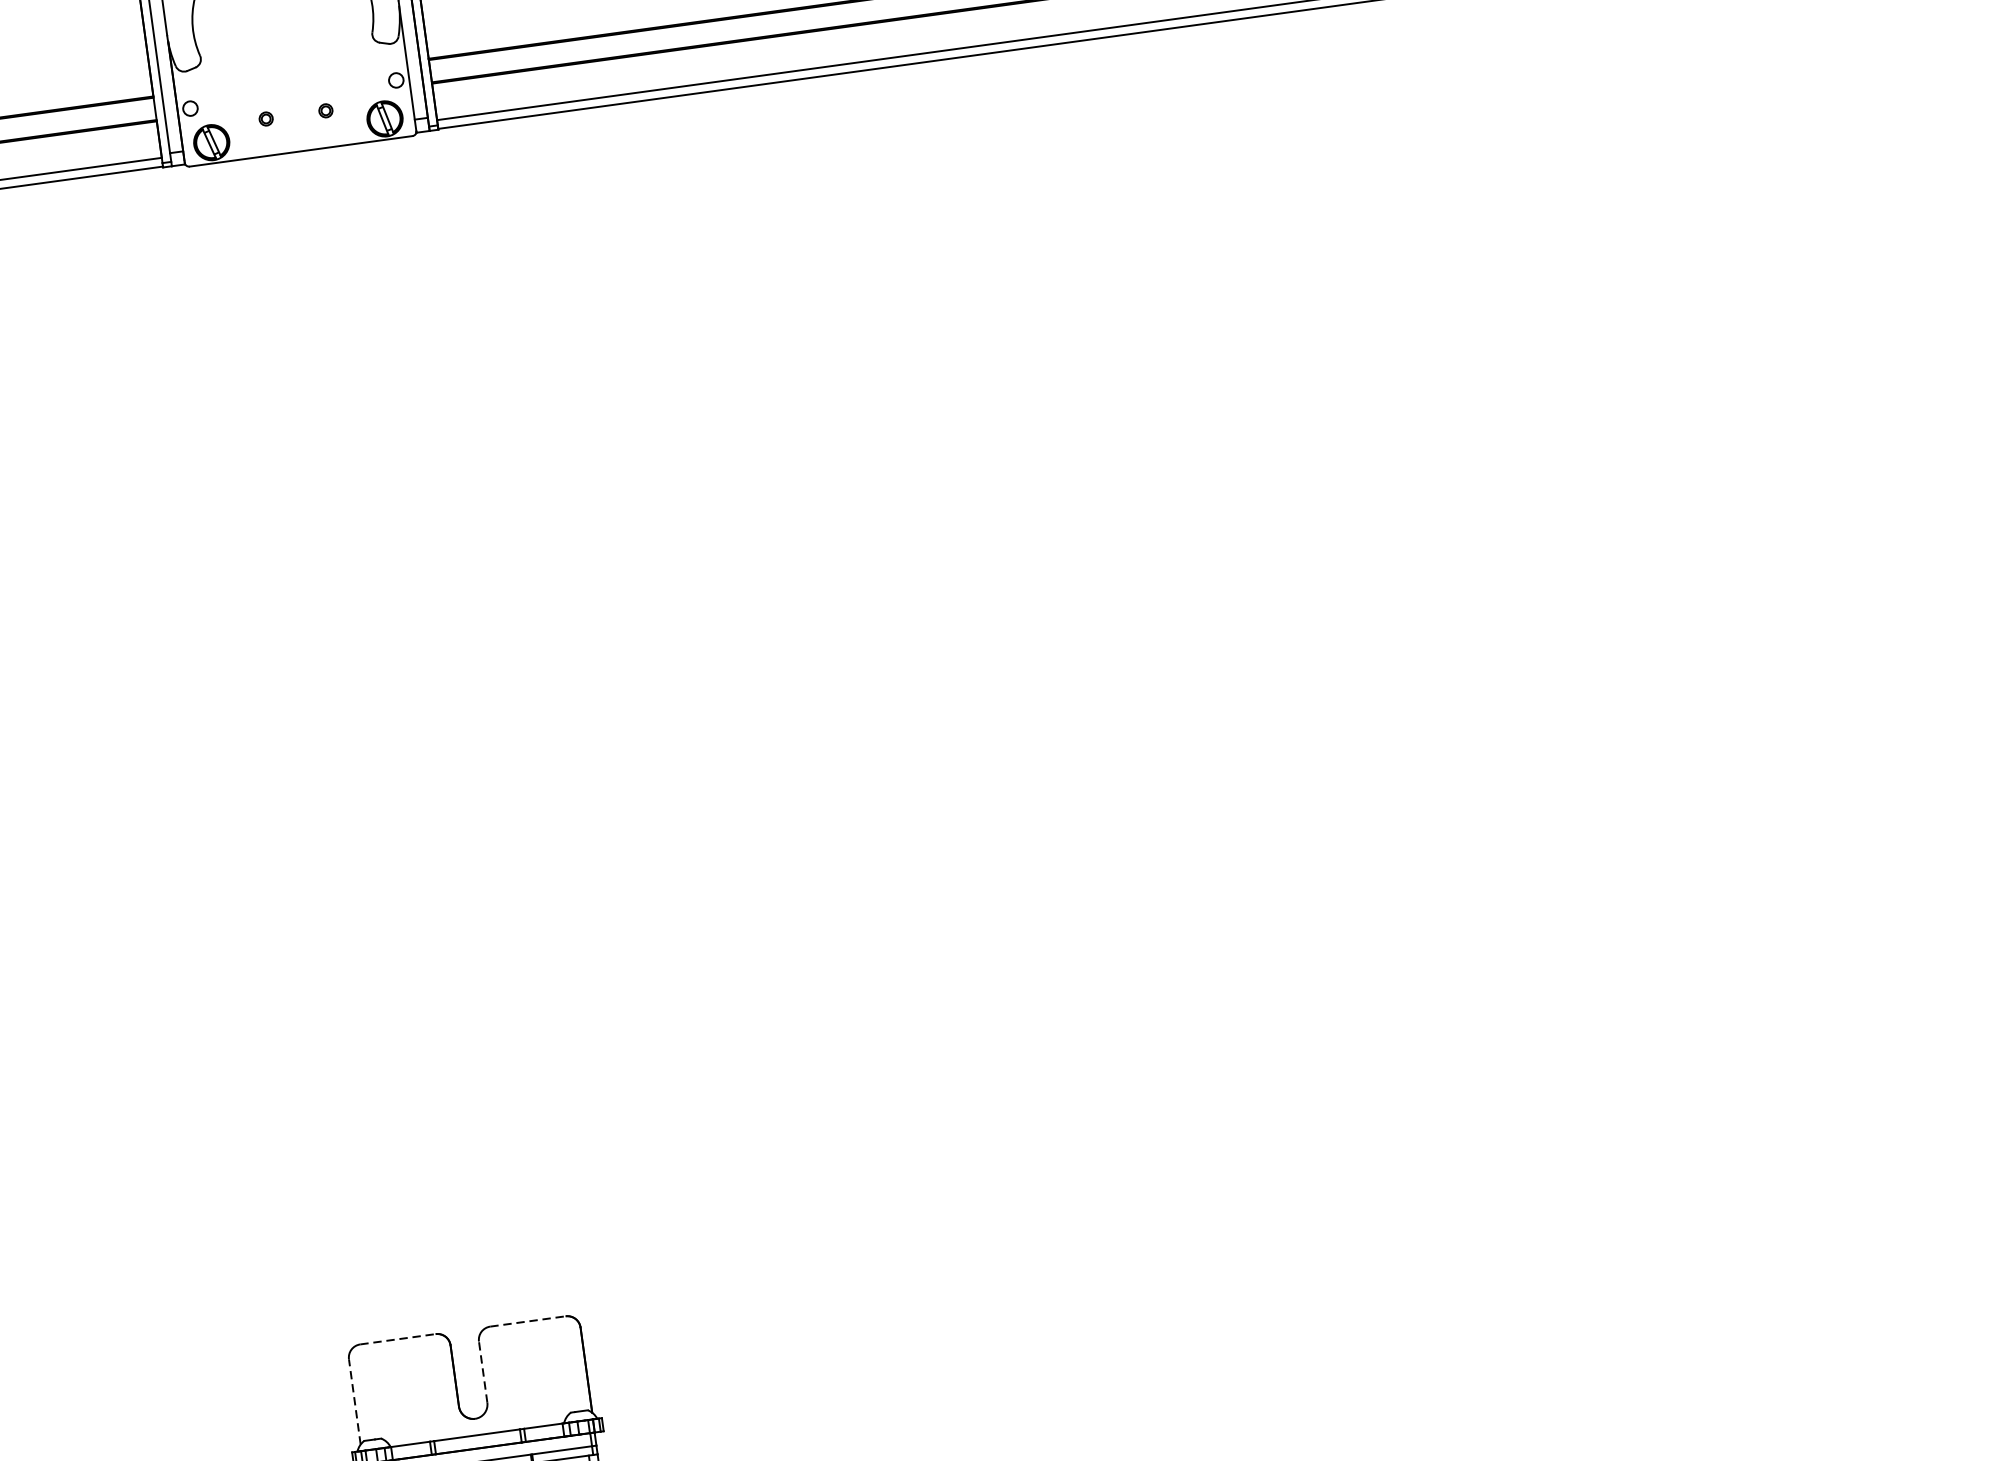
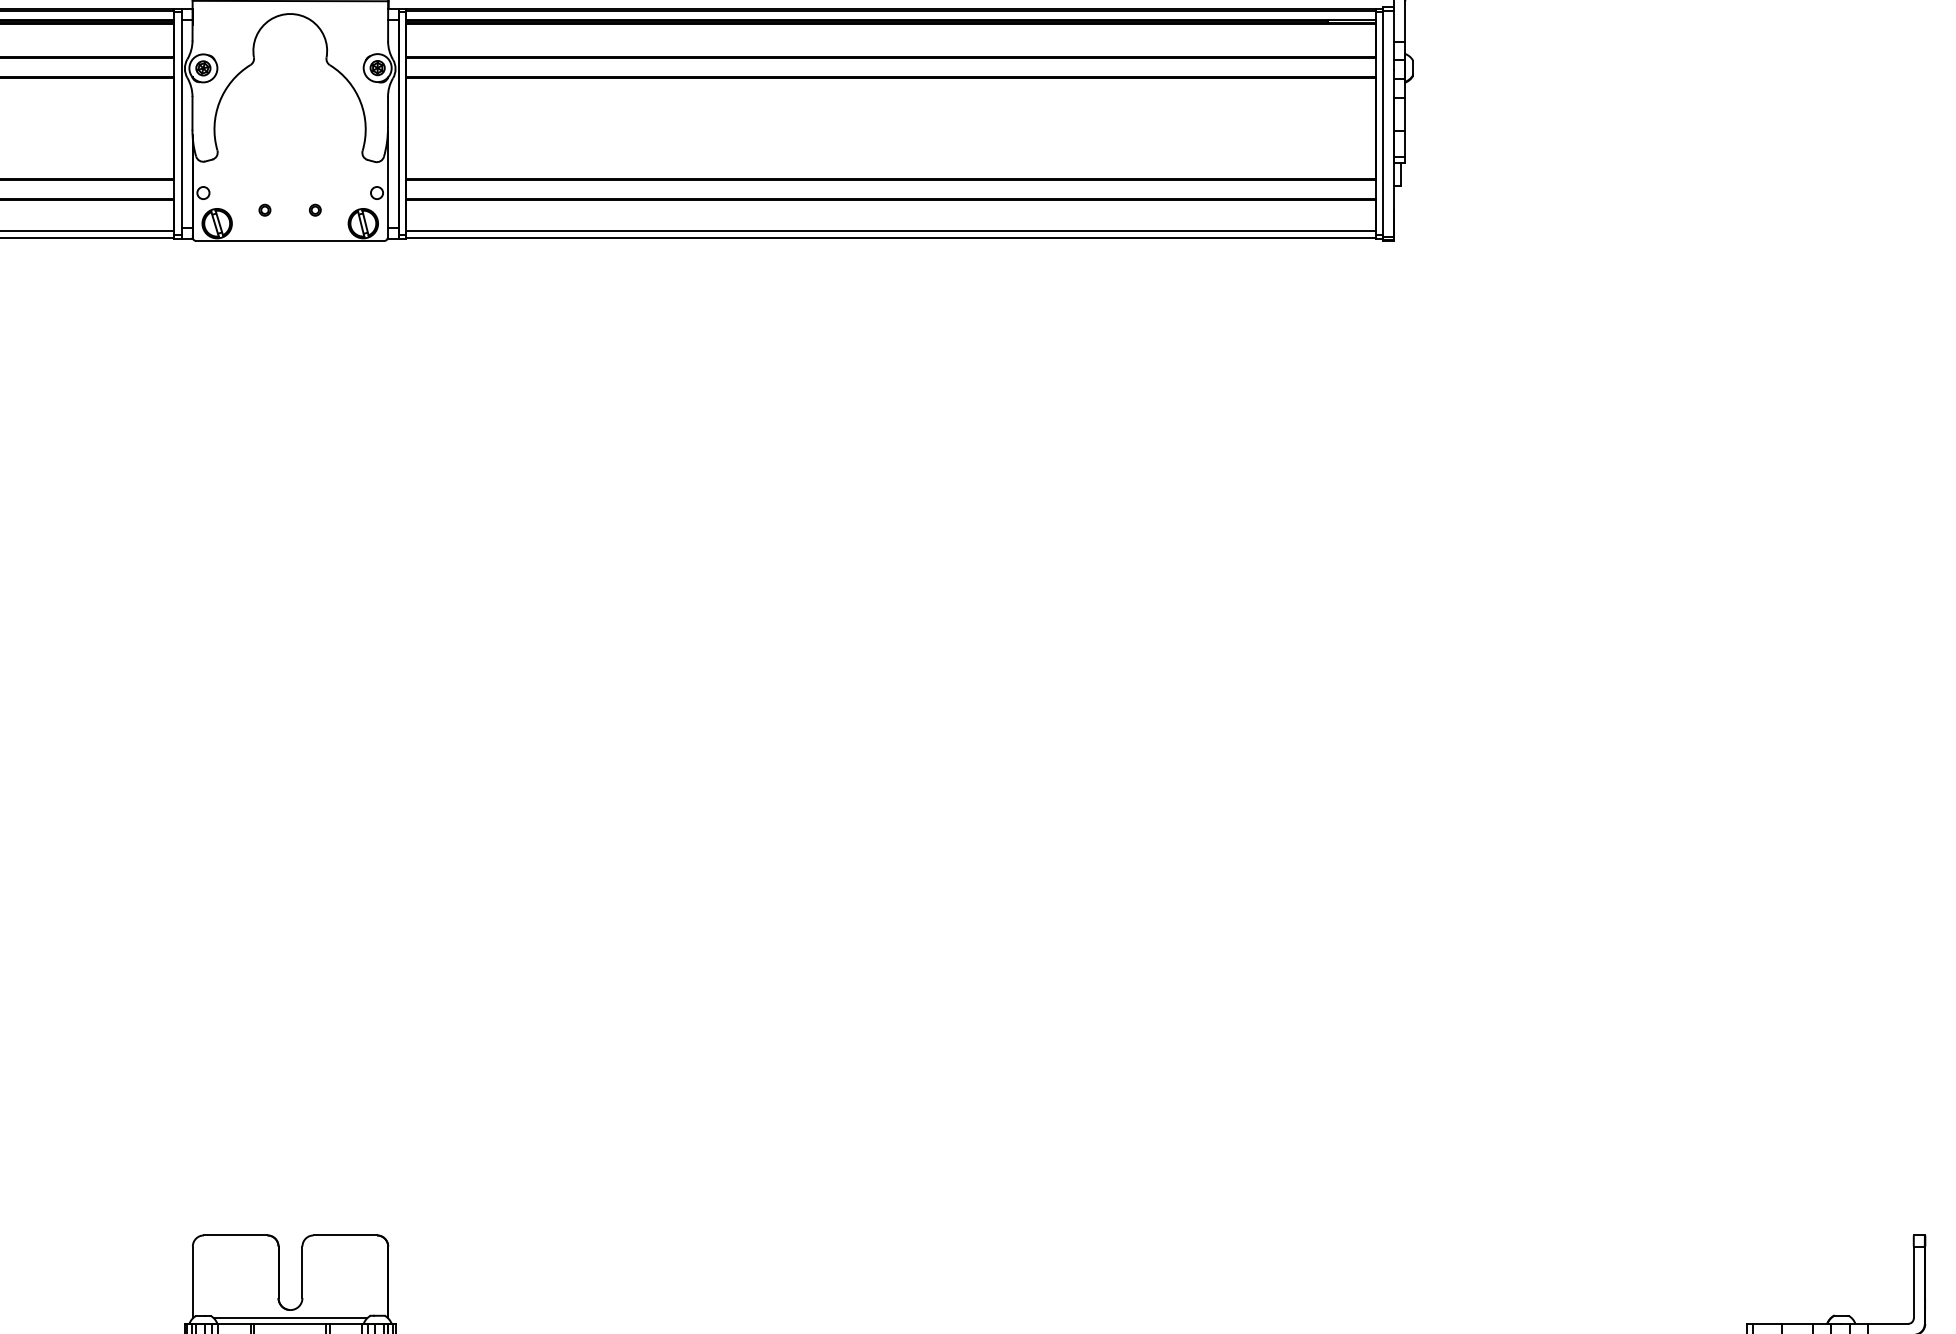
line: (528, 1321) -> (345, 1235), dashed -> solid
line: (397, 1339) -> (235, 1235), dashed -> solid
line: (483, 1372) -> (302, 1272), dashed -> solid
line: (354, 1402) -> (192, 1282), dashed -> solid
line: (476, 1428) -> (290, 1318), added

